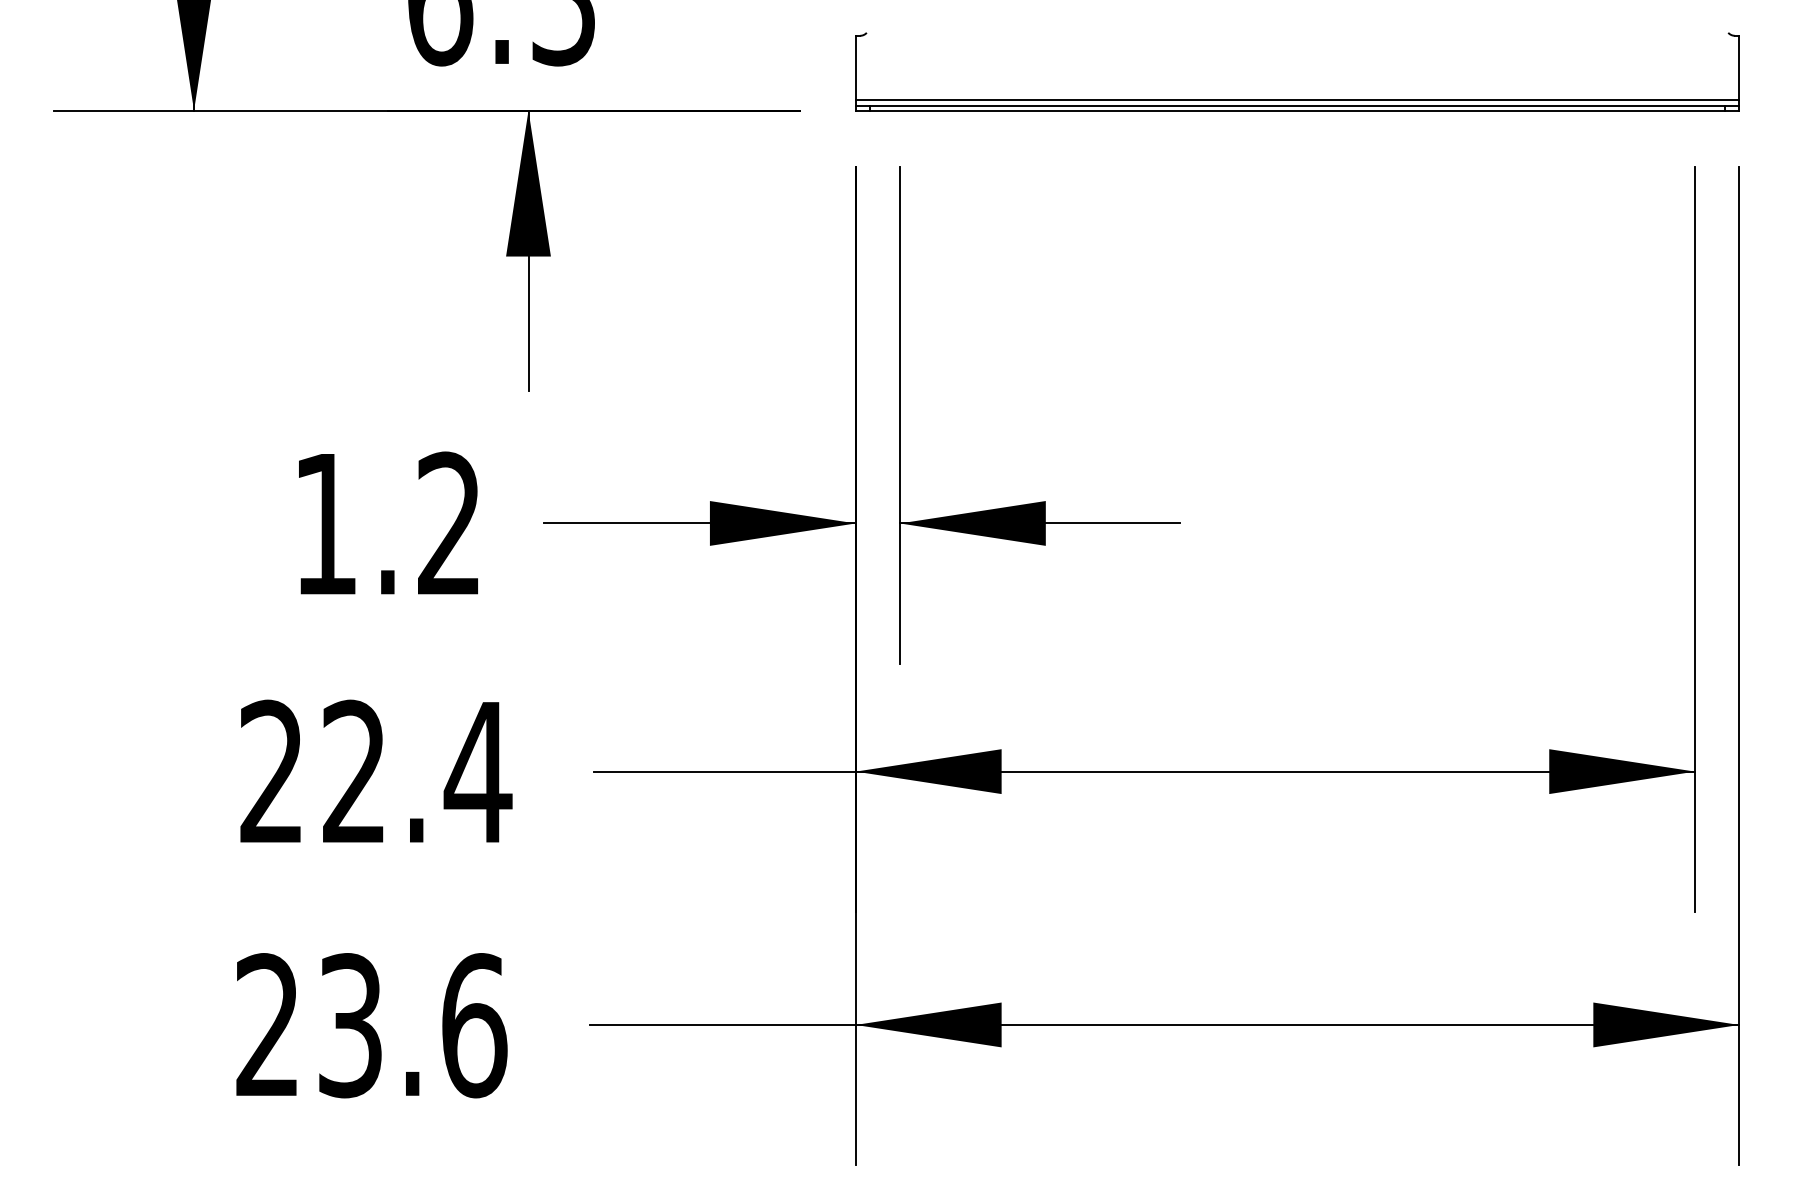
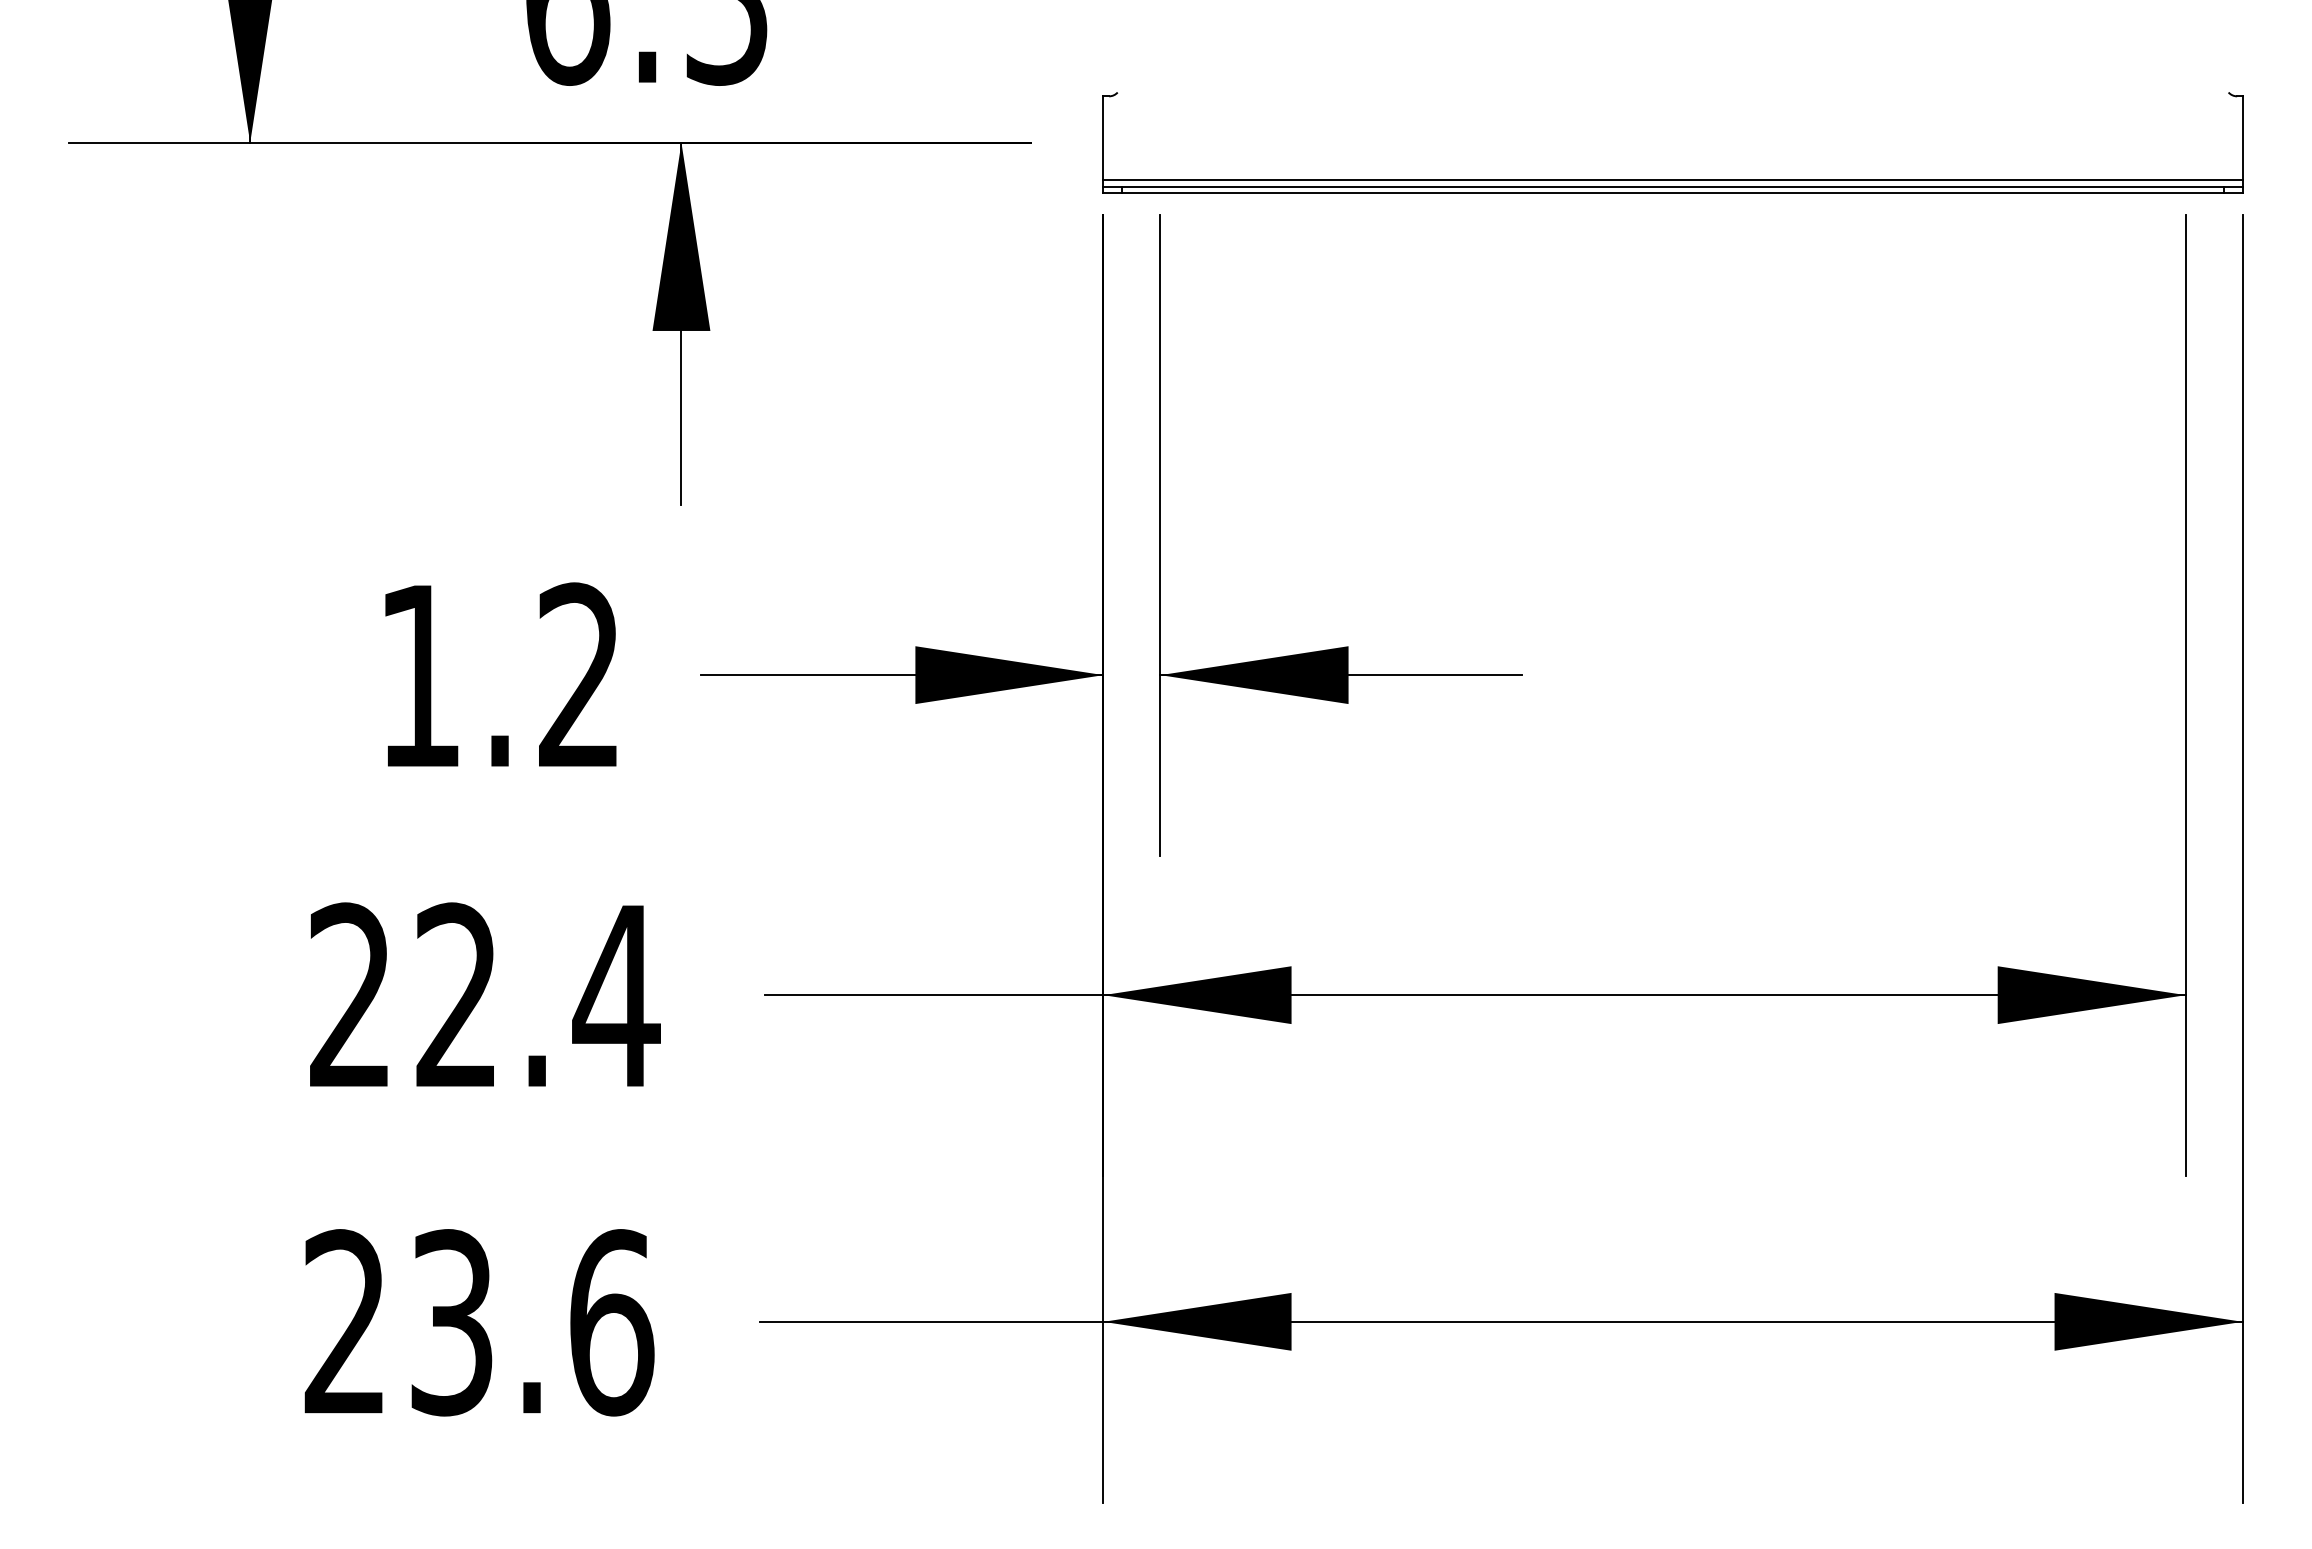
part: (1297, 100) -> (1672, 179), moved

